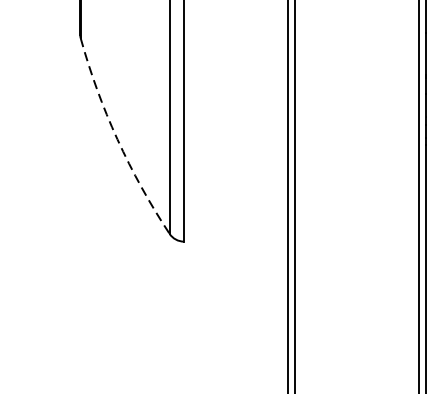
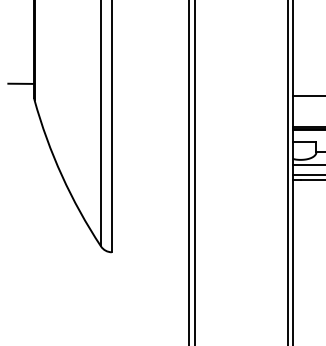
line: (63, 15) -> (21, 83), added
arc: (118, 138) -> (62, 175), dashed -> solid

